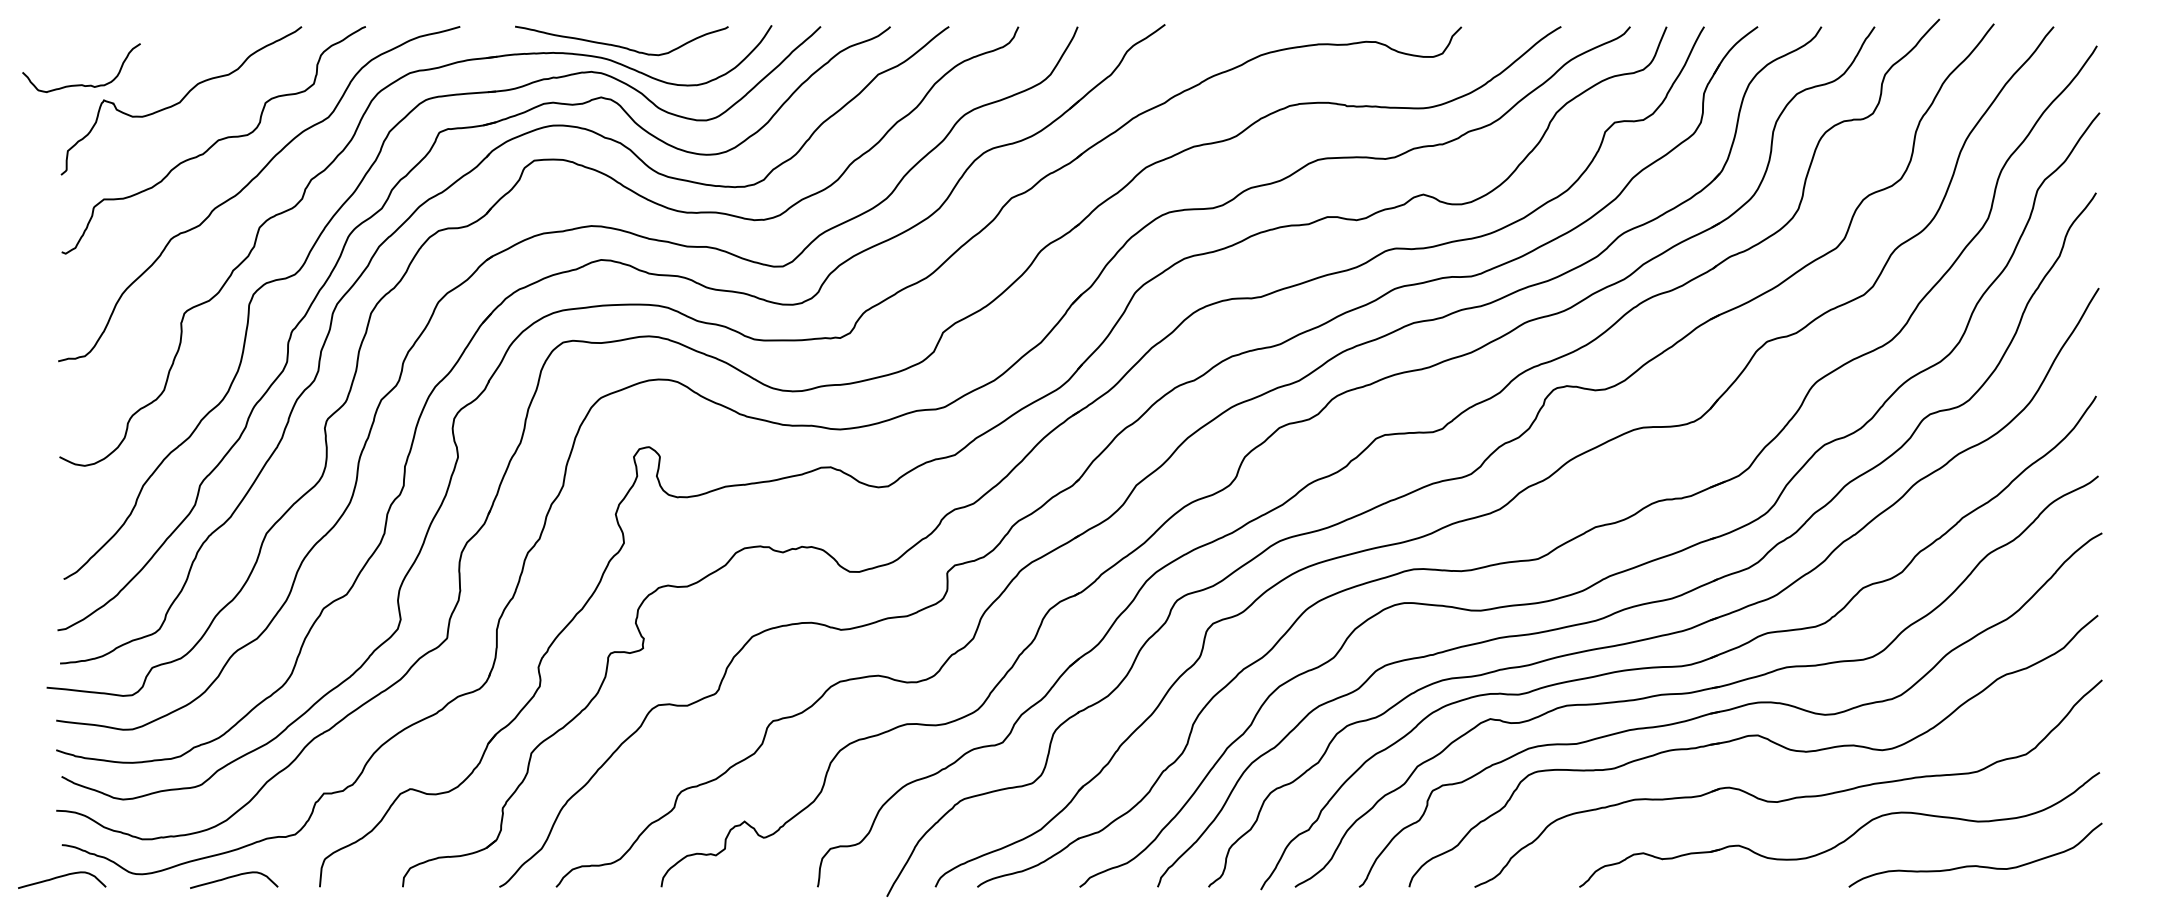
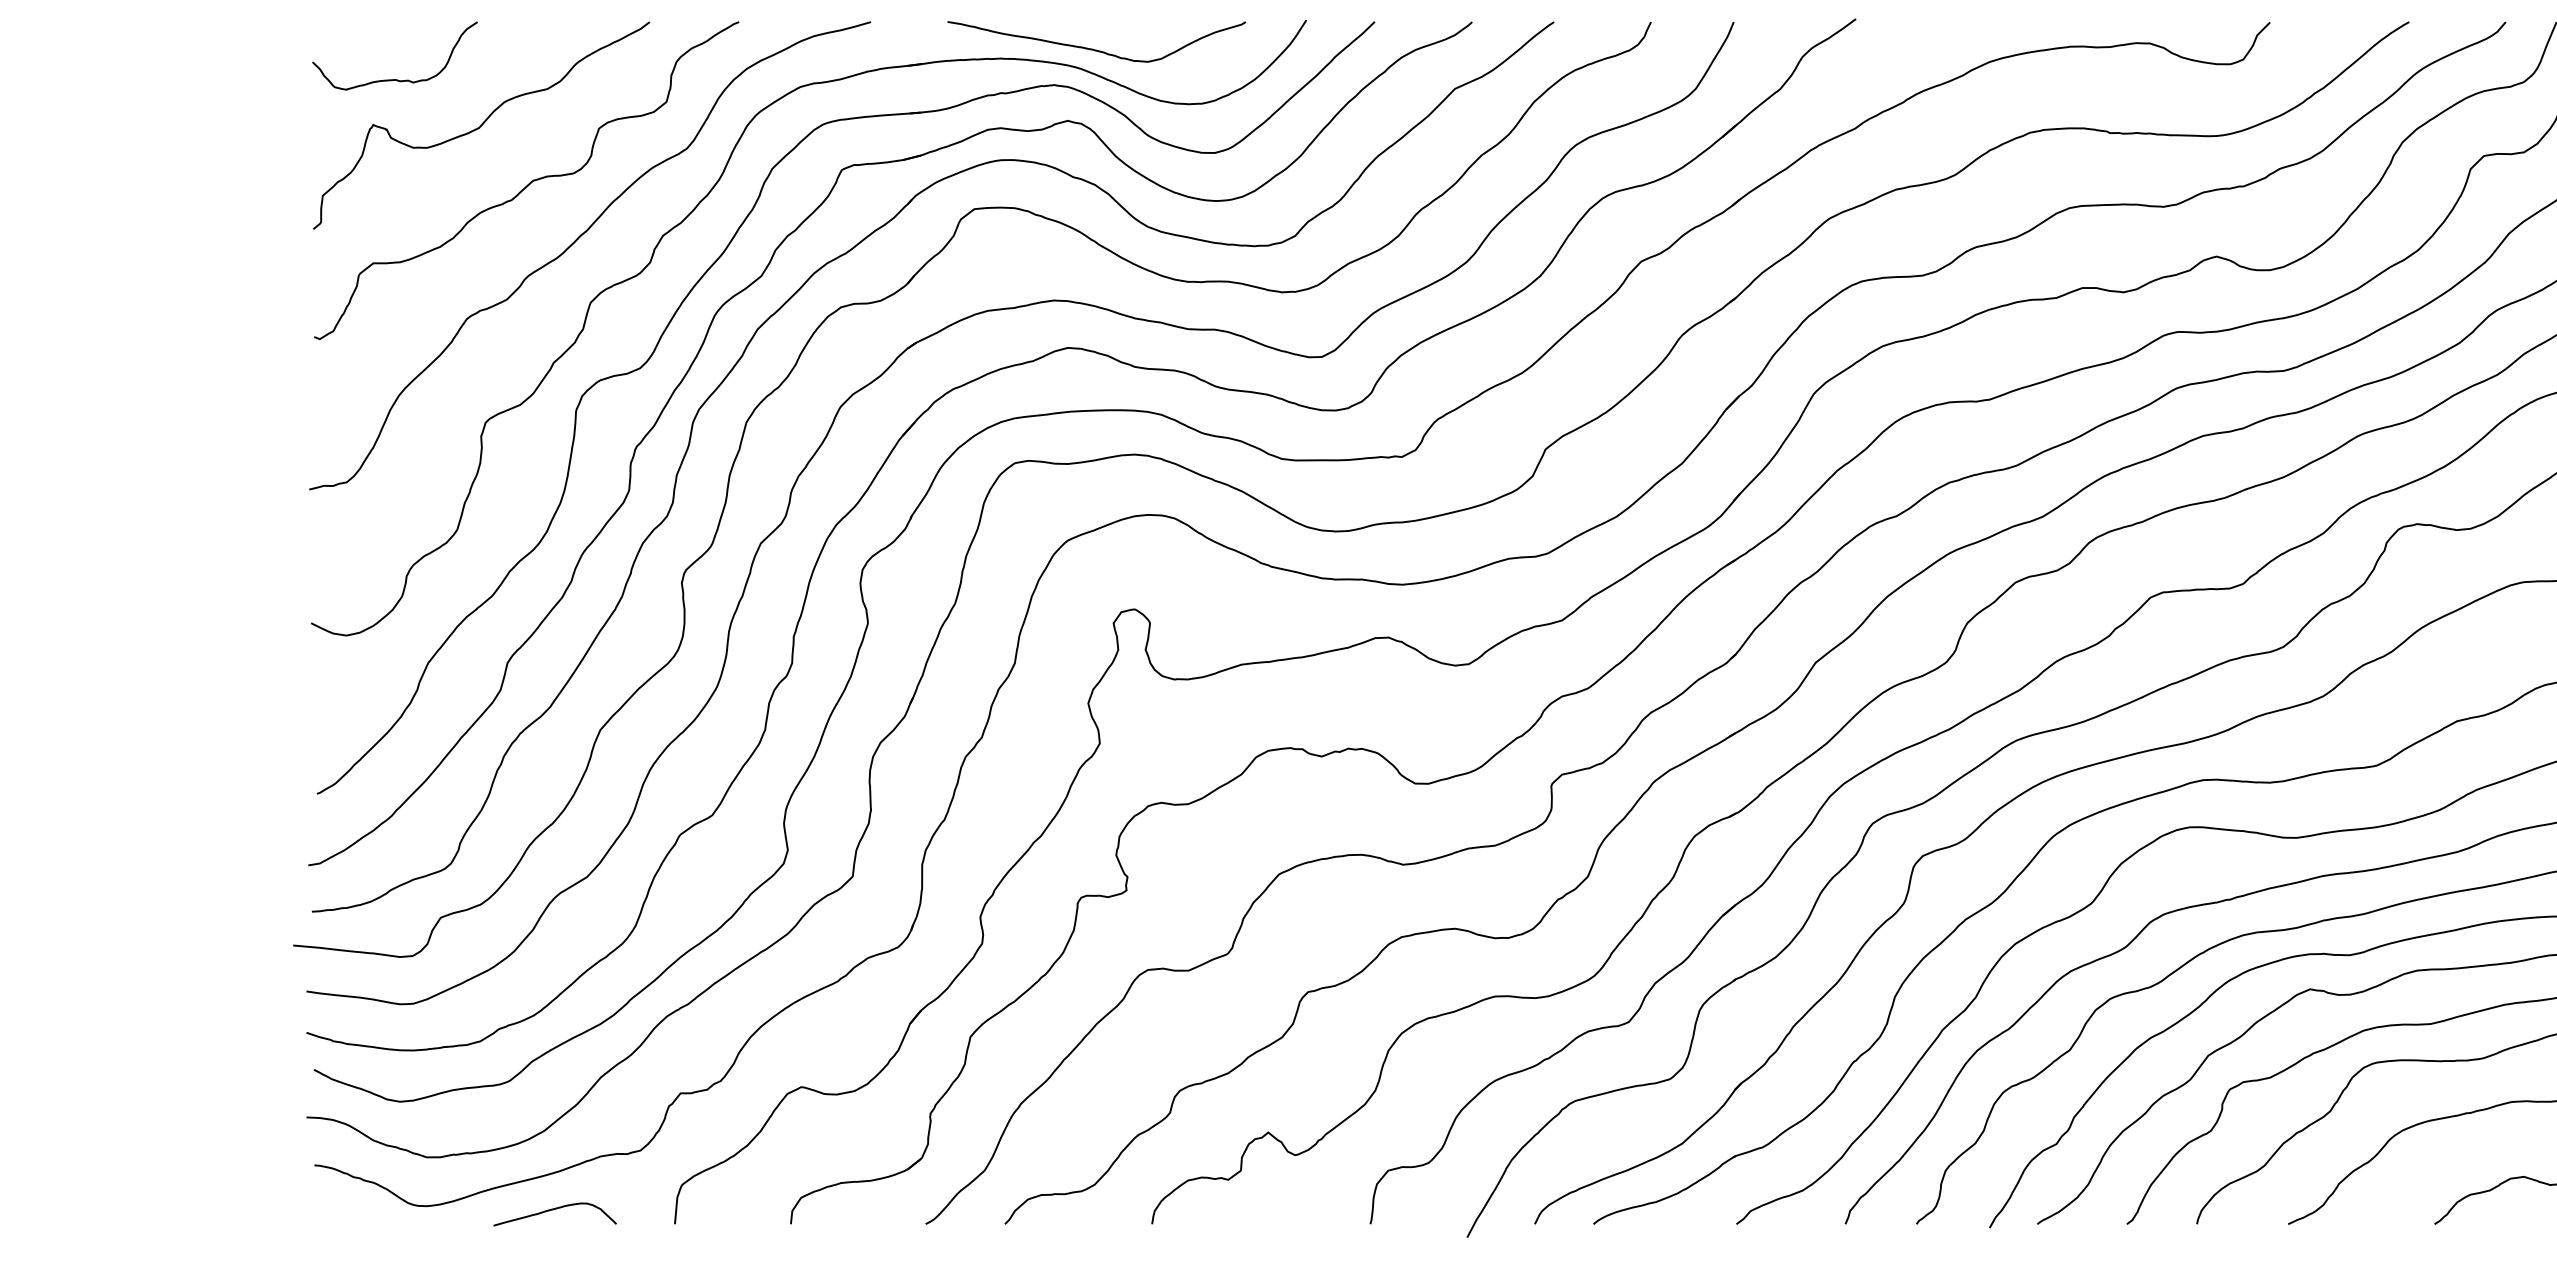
curve: (81, 84) -> (394, 79), moved
curve: (61, 877) -> (313, 1210), removed

